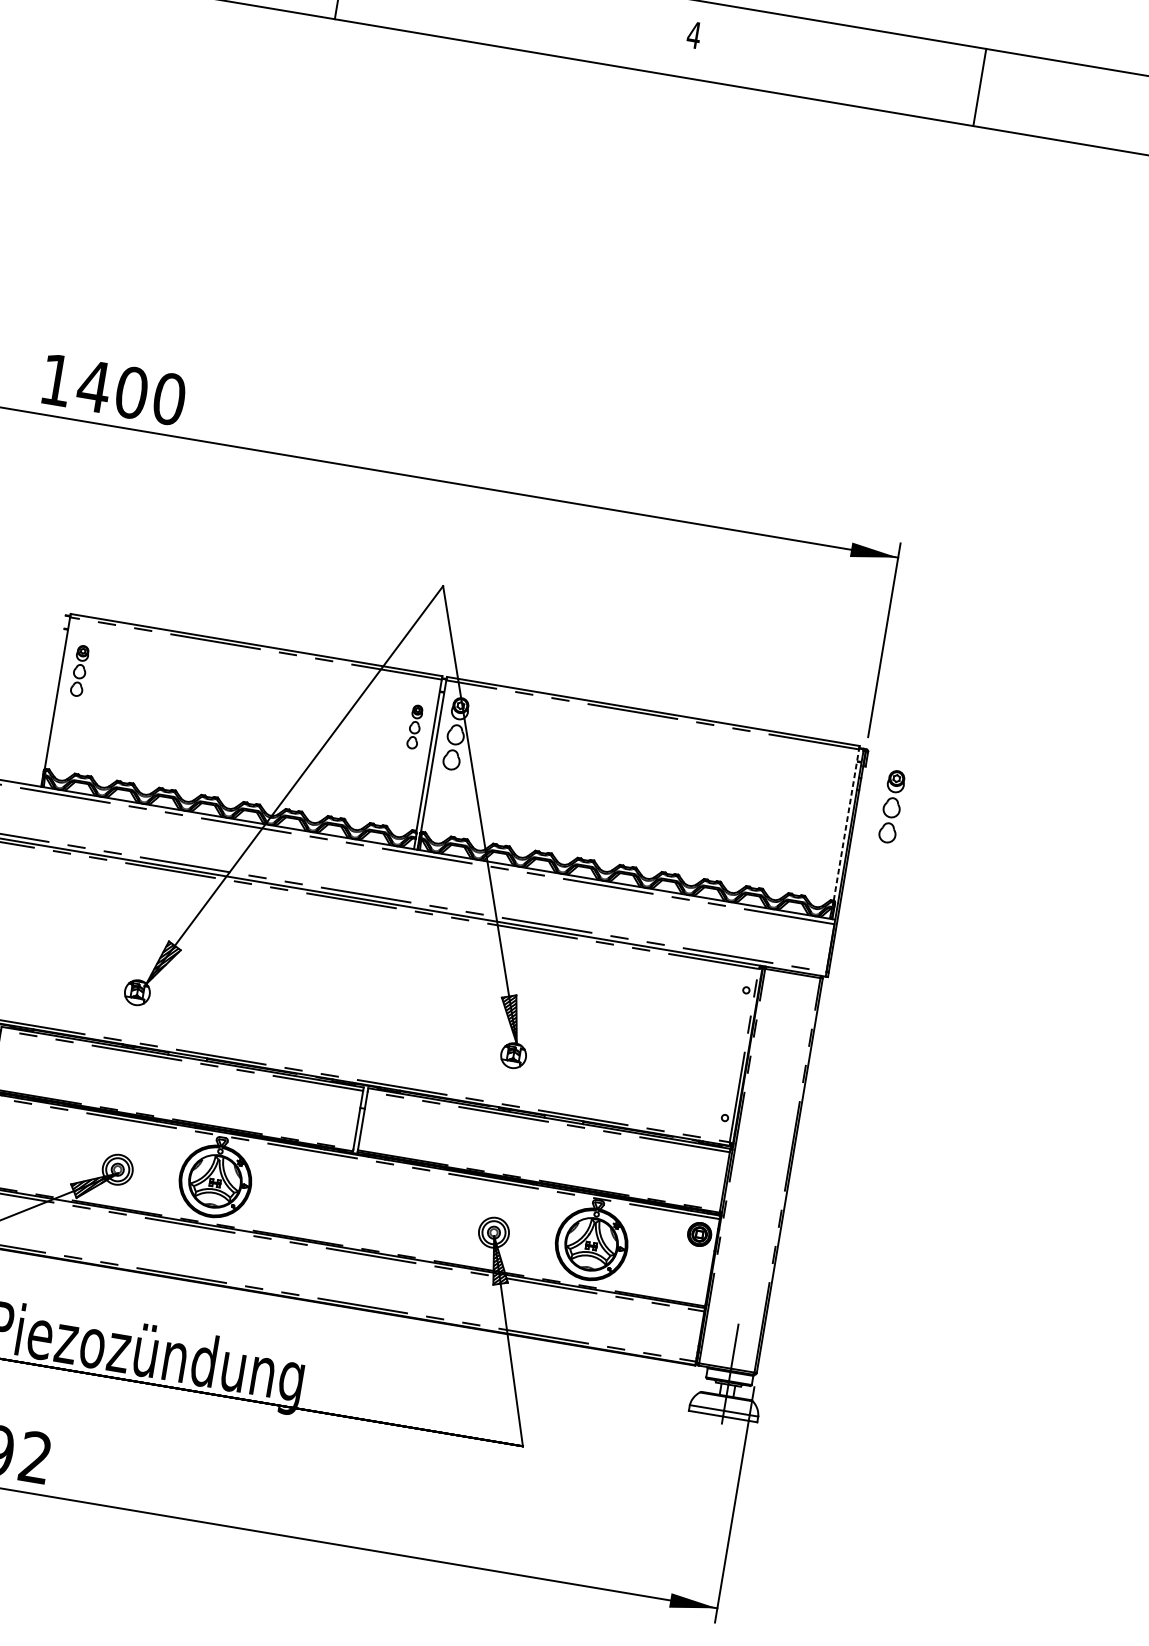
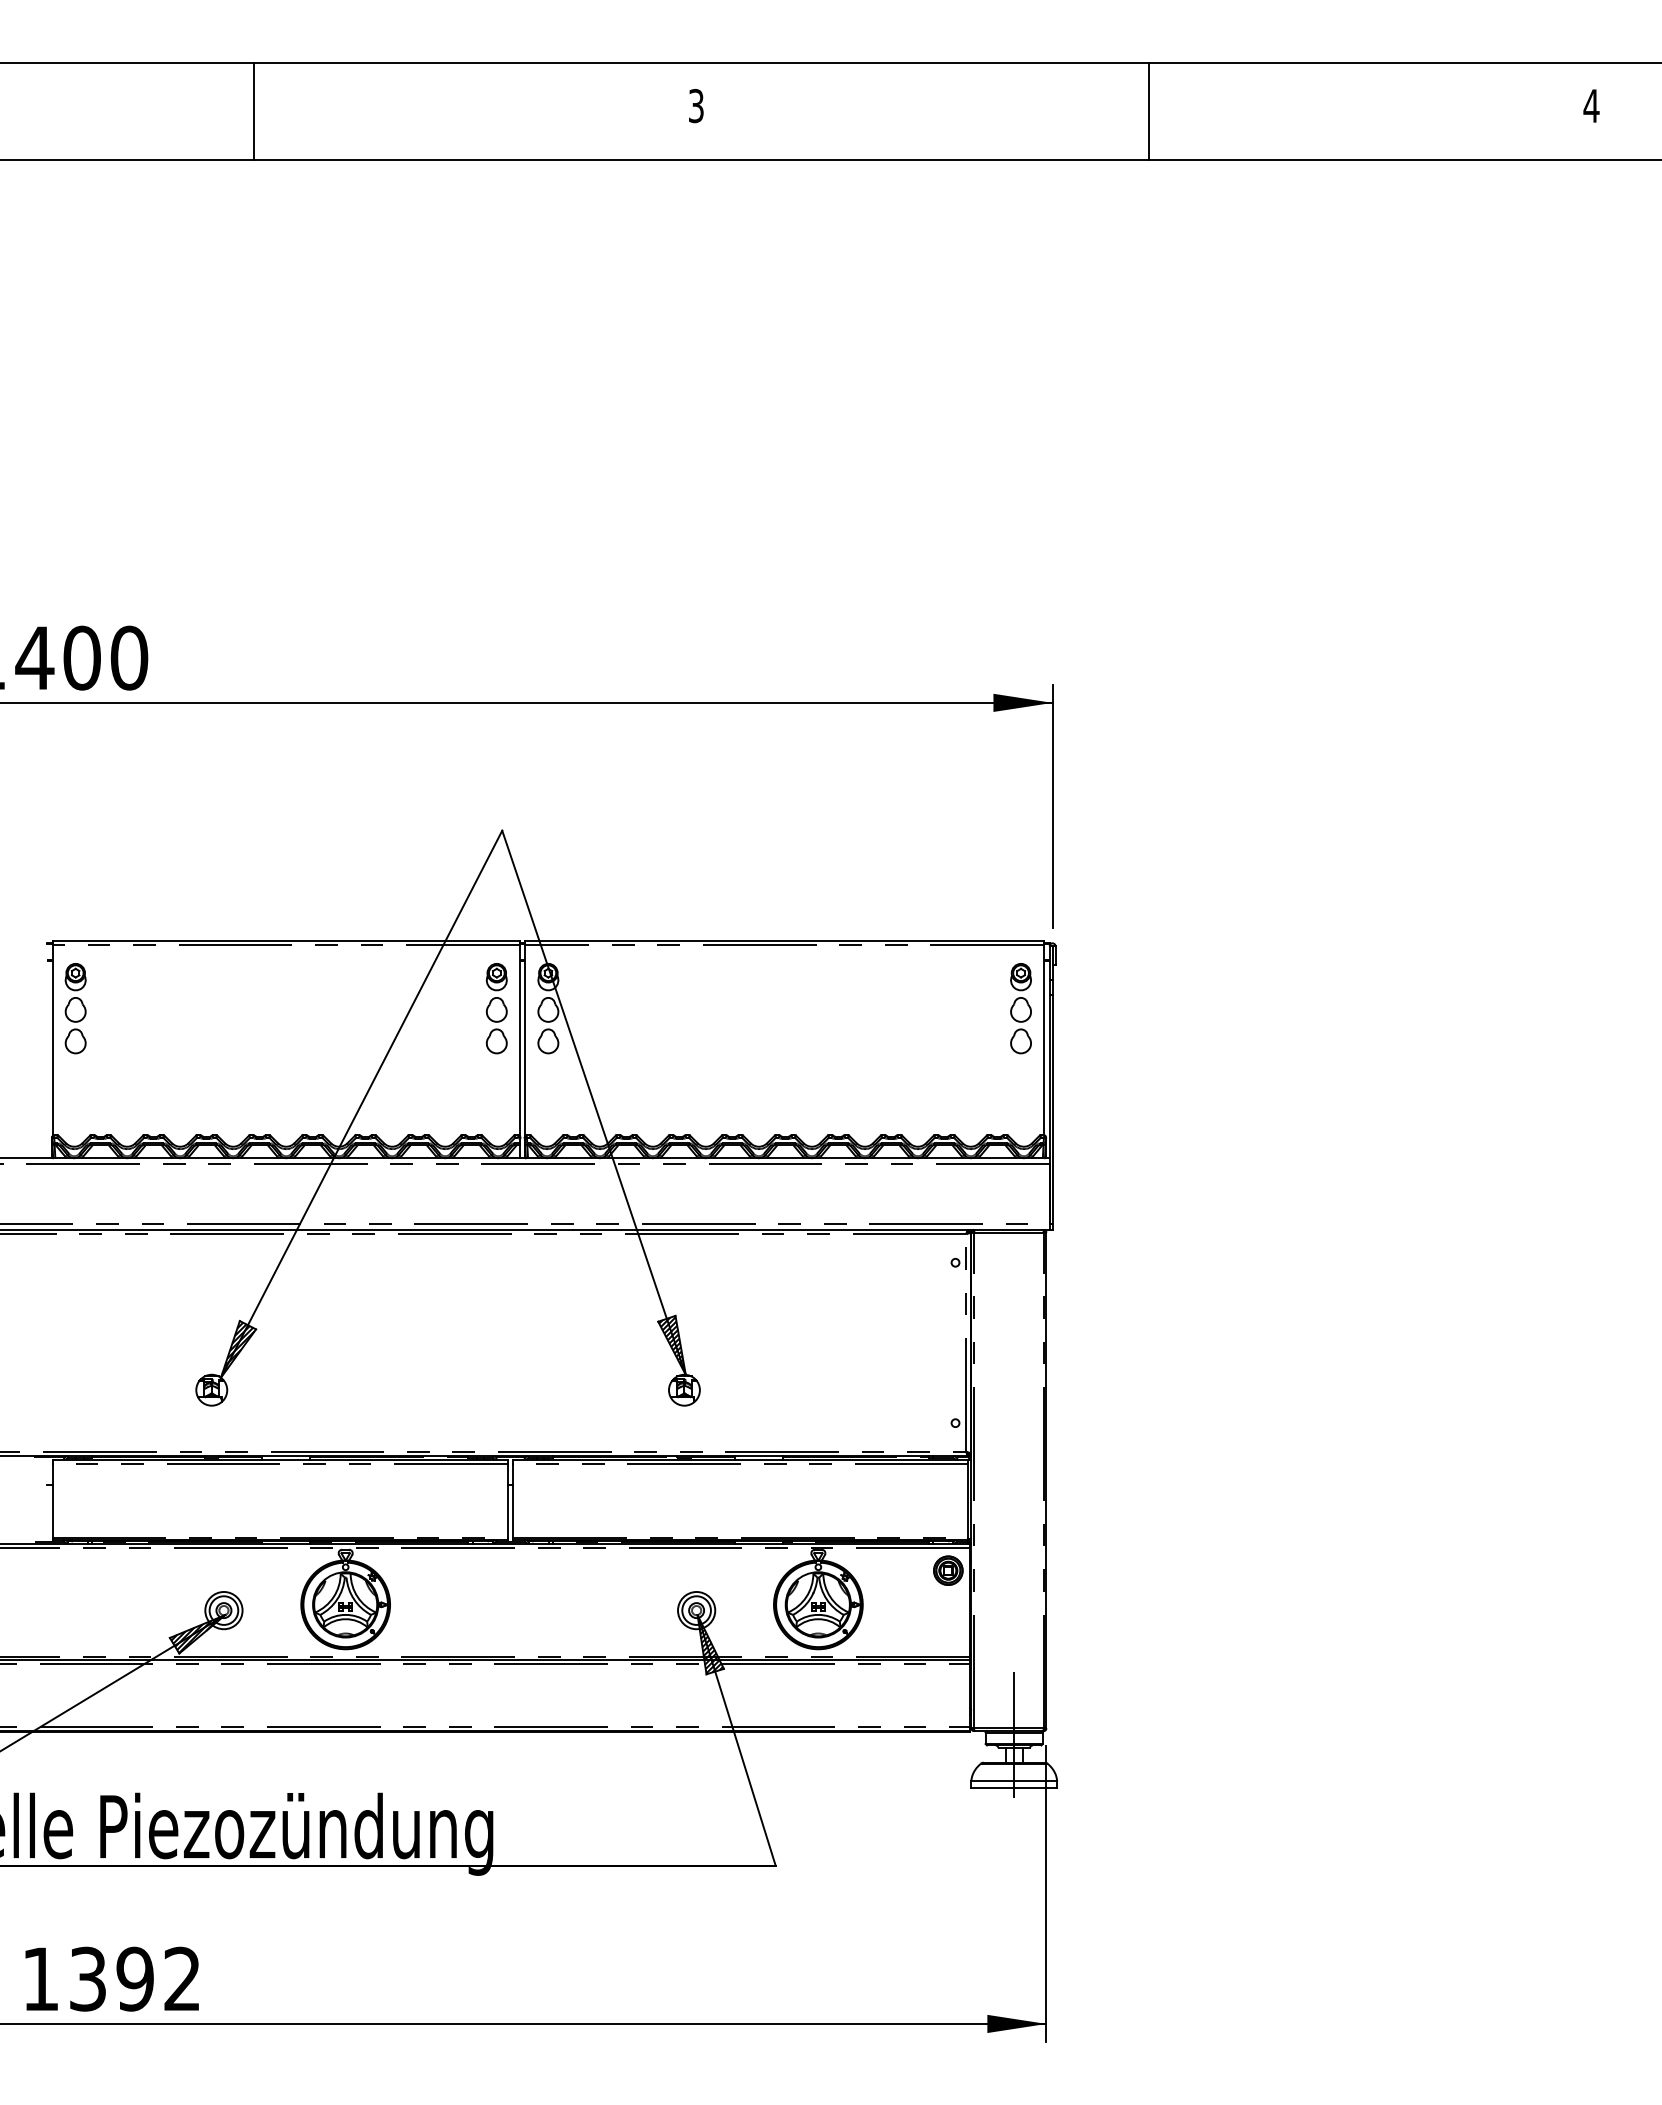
text: (694, 34) -> (696, 105), 4 -> 3
line: (980, 87) -> (1149, 111), moved
part: (79, 670) -> (75, 1008), size x1.43
part: (414, 726) -> (496, 1008), size x1.67
part: (891, 806) -> (1020, 1008), moved
line: (846, 824) -> (1043, 1039), dashed -> solid

